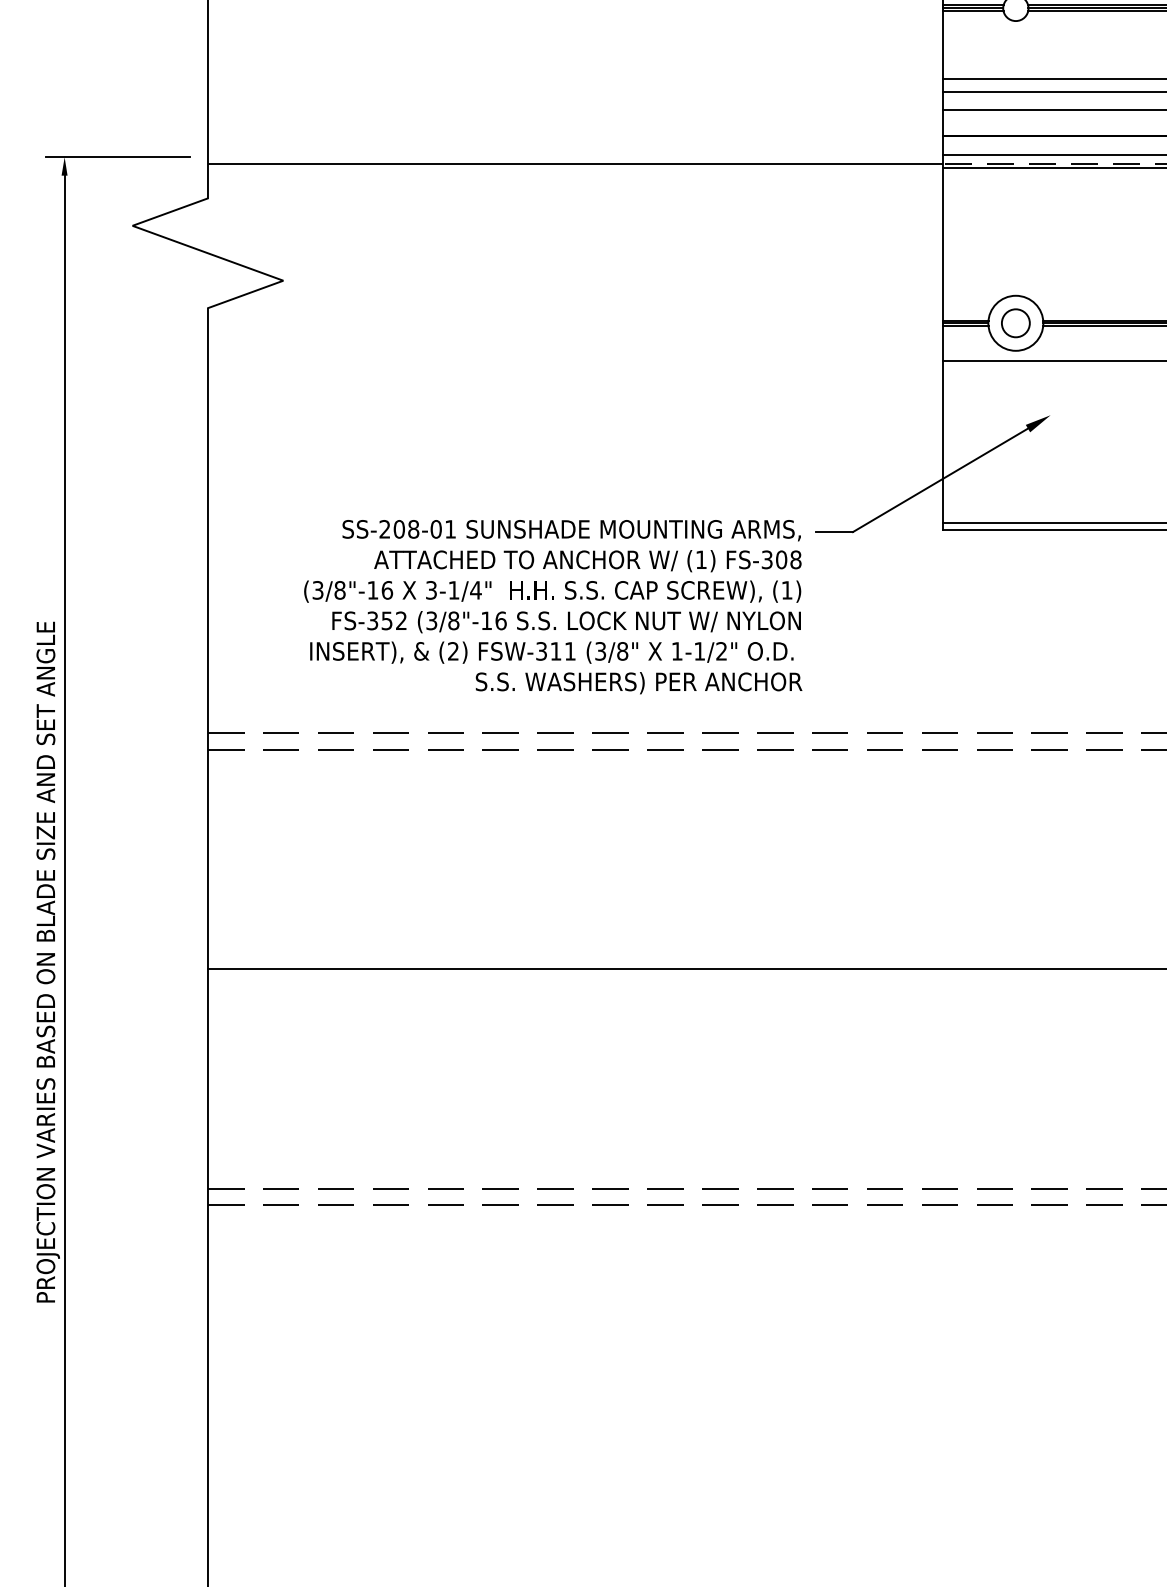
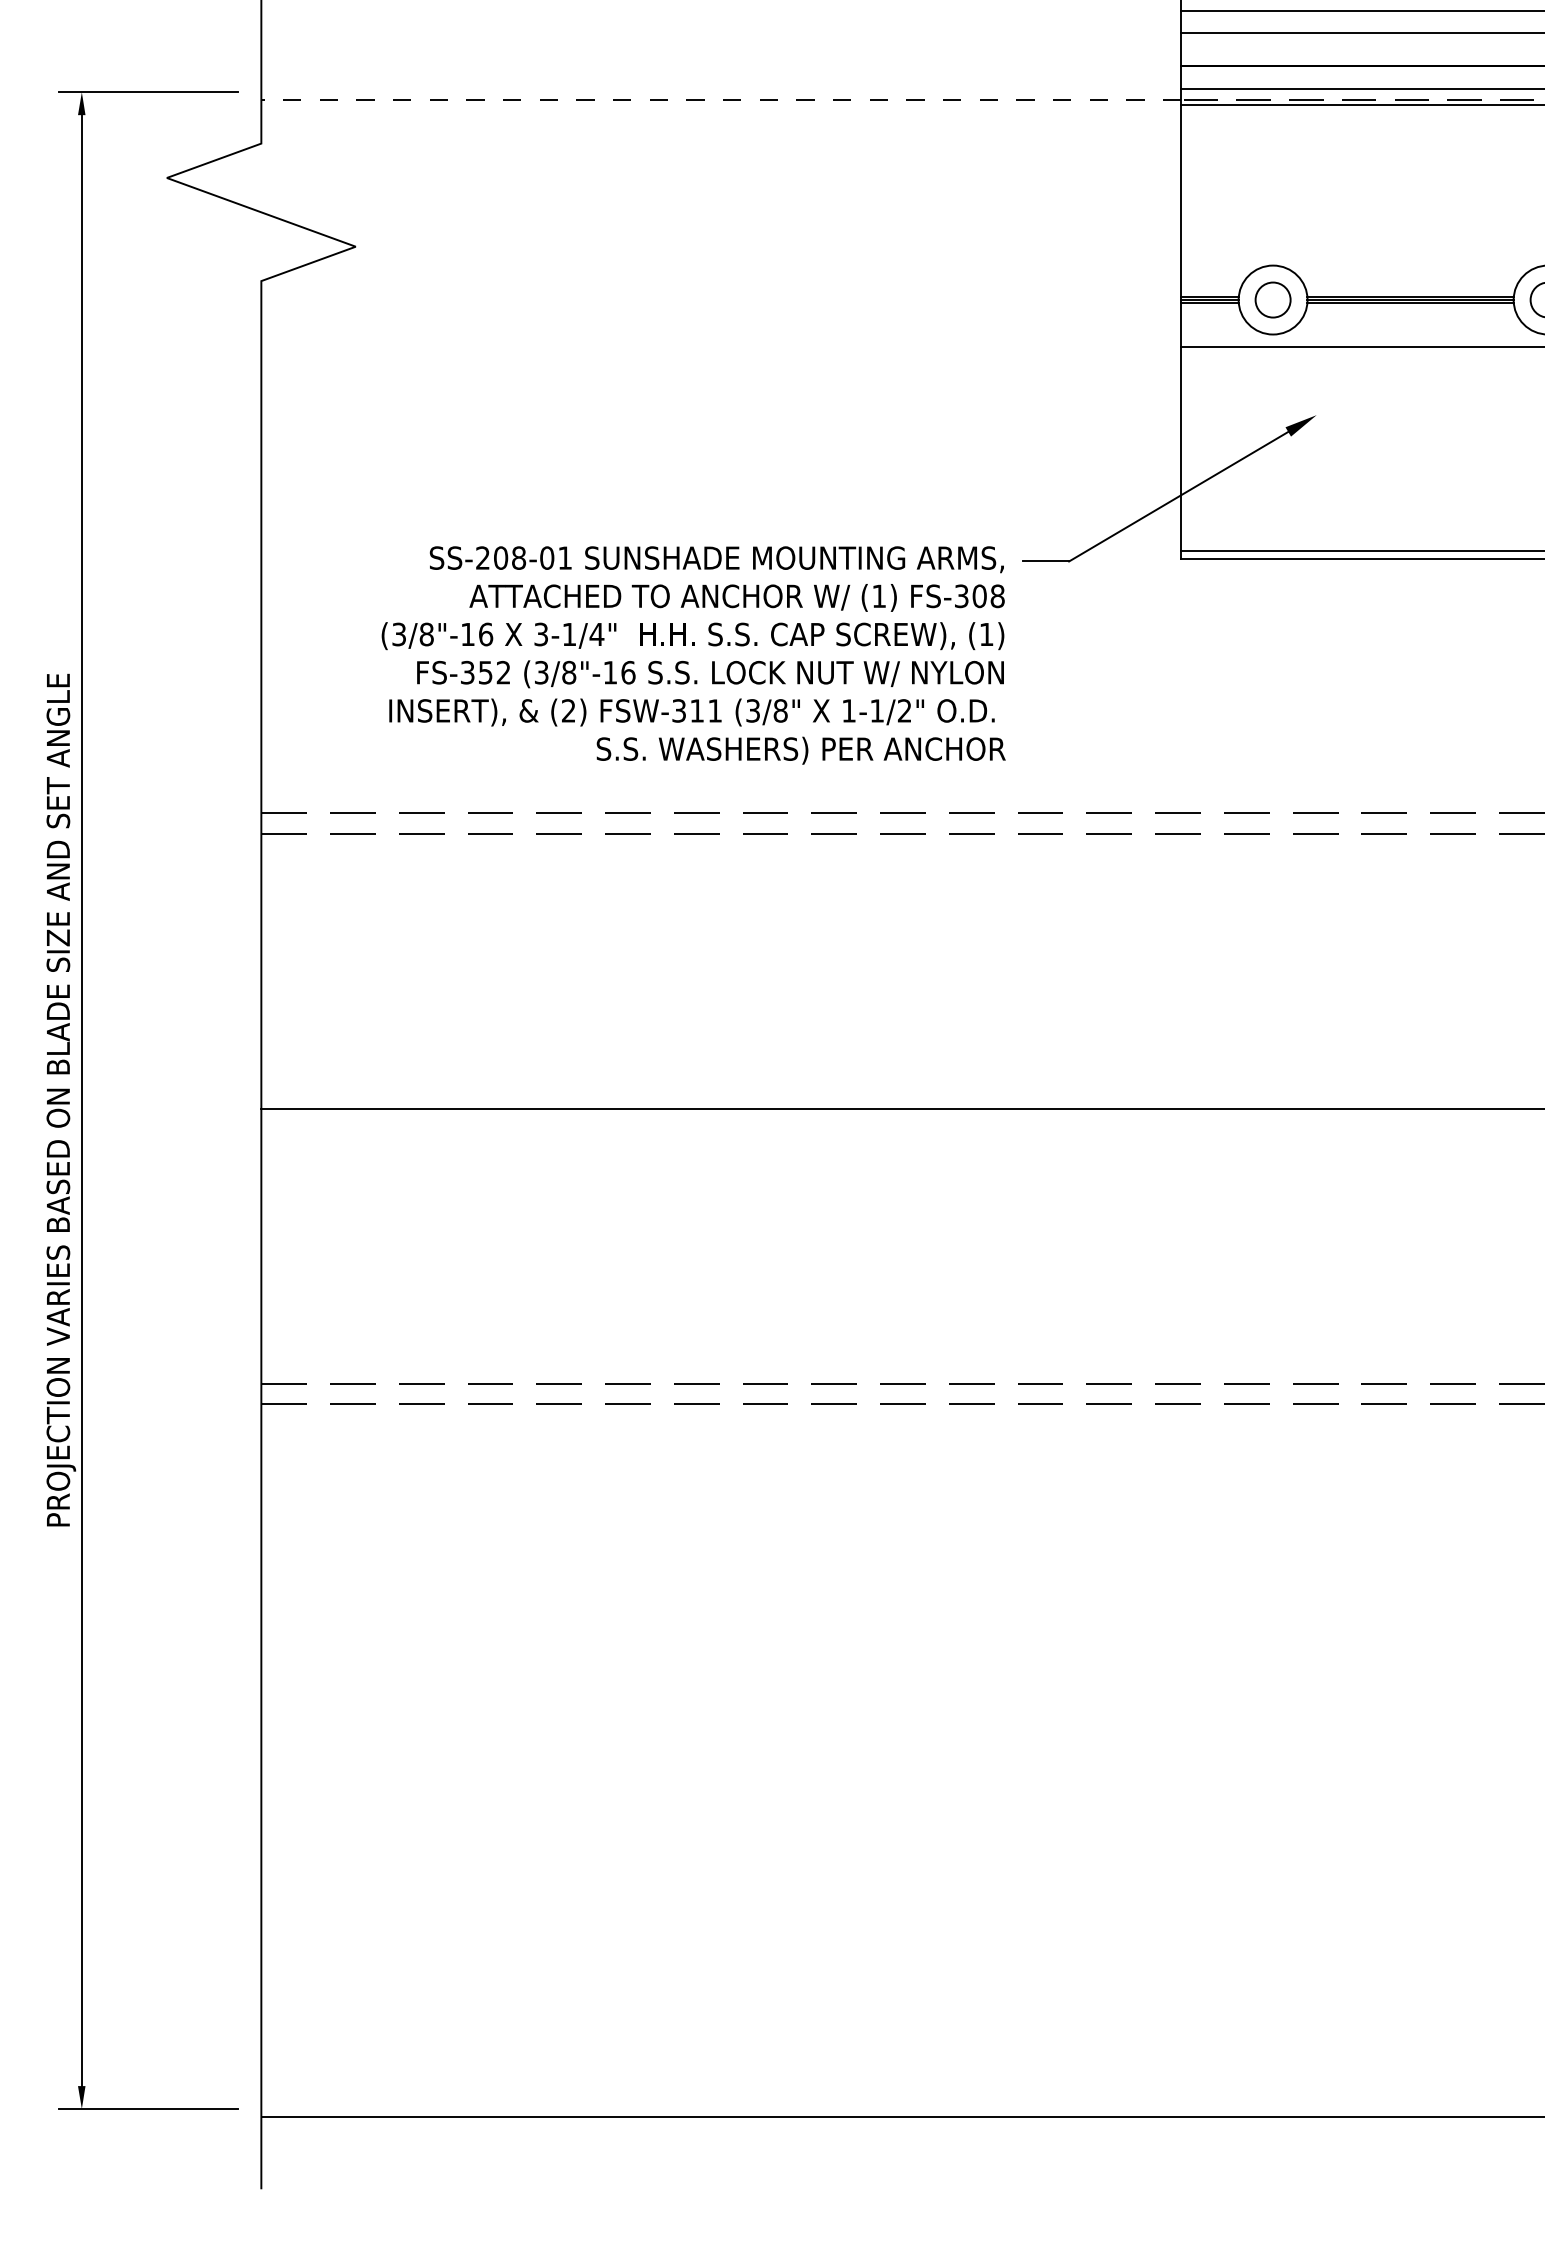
line: (574, 163) -> (720, 100), solid -> dashed

